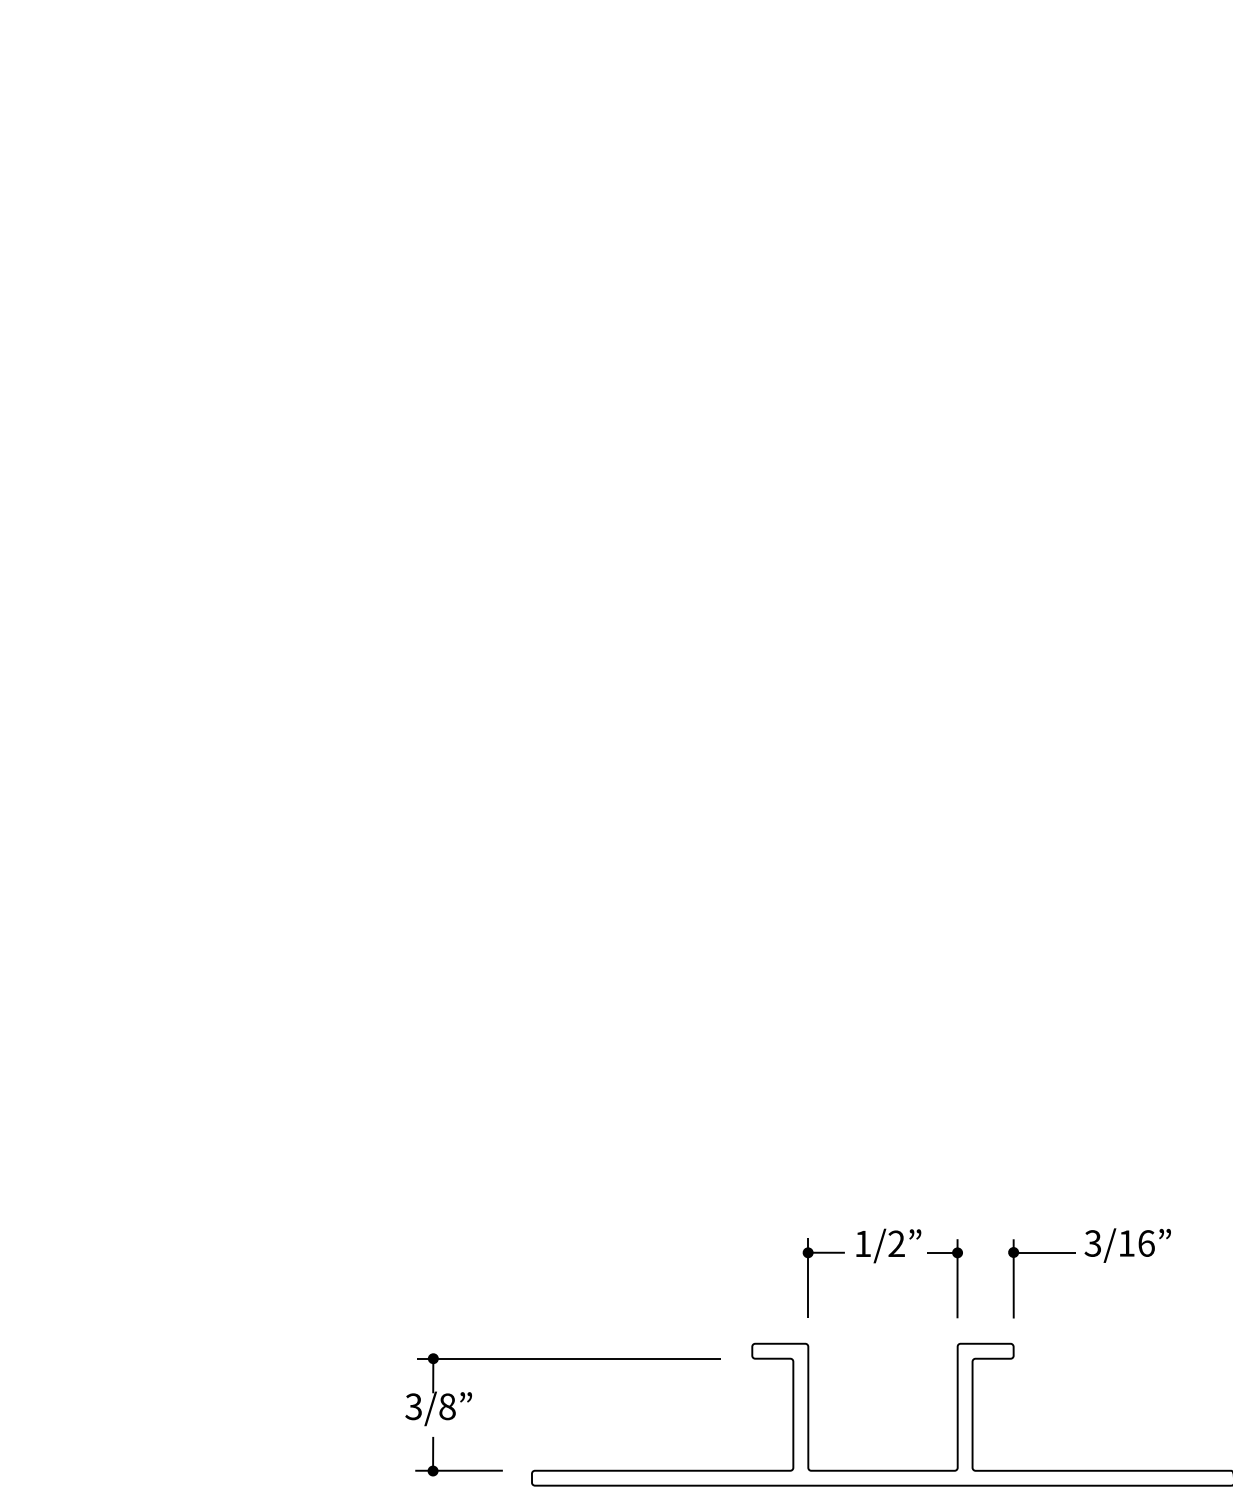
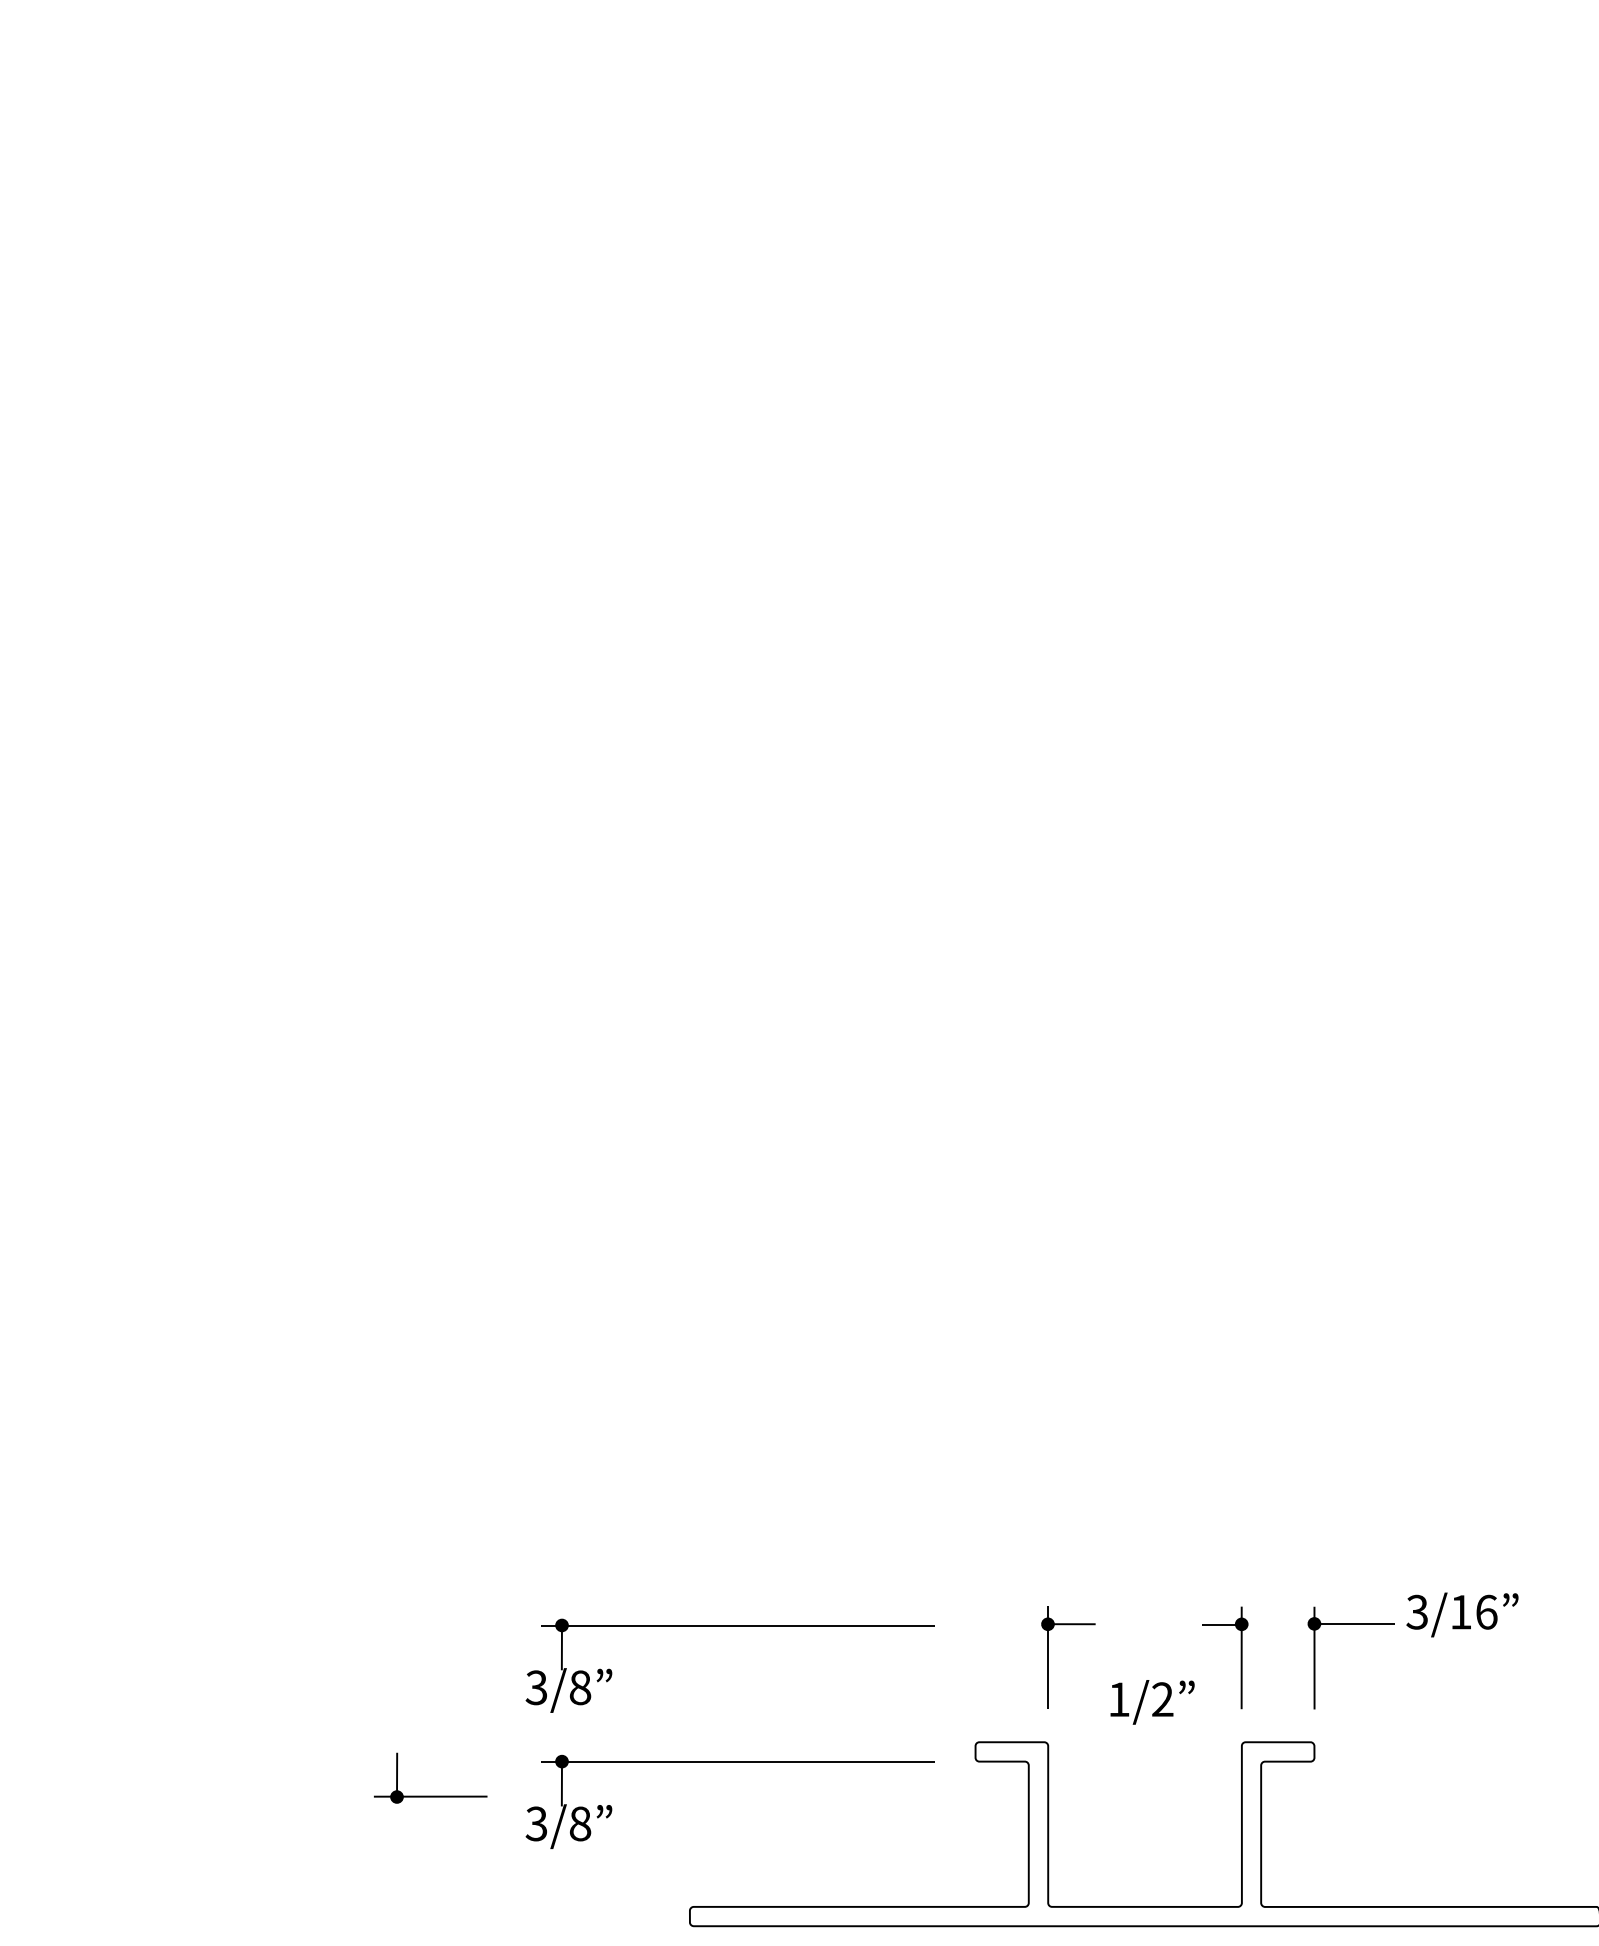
text: (888, 1245) -> (1152, 1701), moved
part: (562, 1254) -> (729, 1626), added
part: (458, 1469) -> (429, 1795), moved

